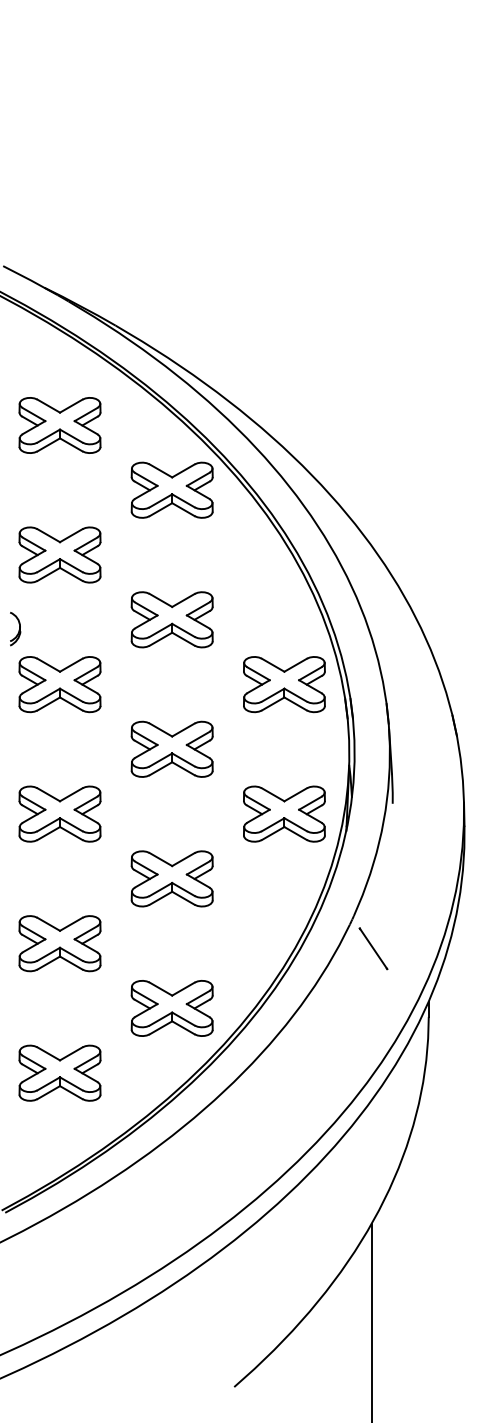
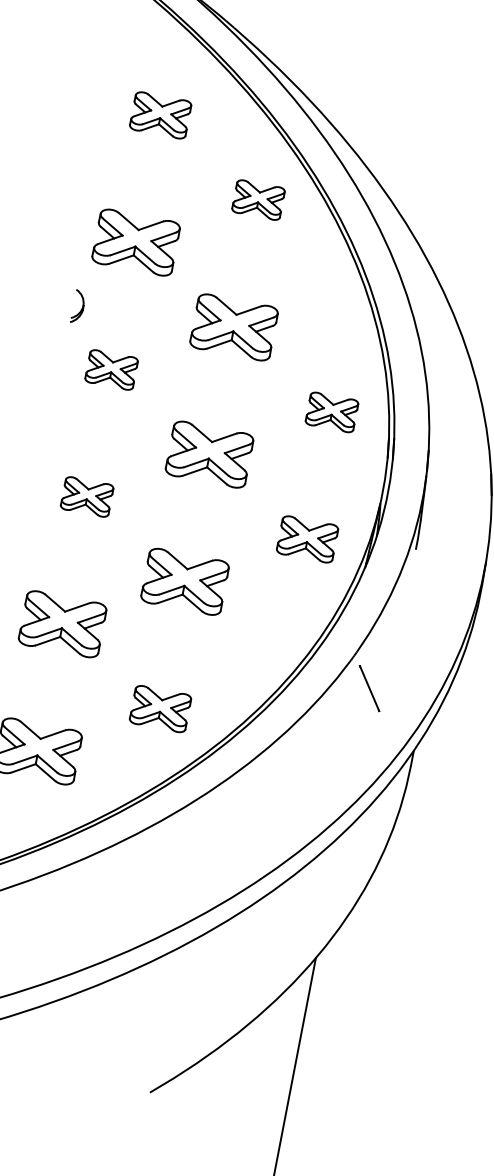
part: (59, 425) -> (160, 115), size x0.7
part: (171, 489) -> (258, 199), size x0.6
part: (59, 684) -> (111, 369), size x0.6
part: (284, 684) -> (332, 412), size x0.6
part: (59, 813) -> (86, 496), size x0.6
part: (284, 813) -> (307, 538), size x0.7
part: (171, 1008) -> (159, 709), size x0.7

